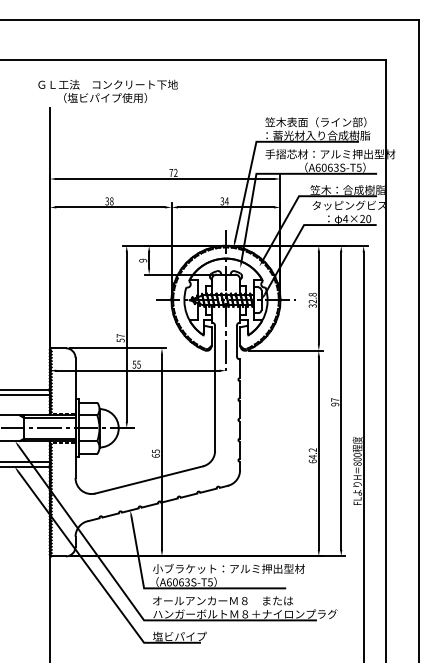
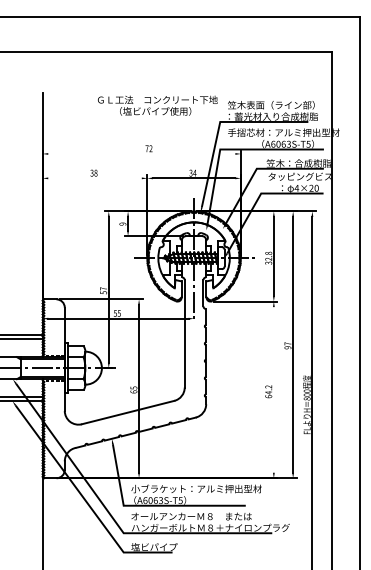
text: (107, 91) -> (157, 105), moved
line: (164, 178) -> (141, 153), removed
line: (110, 207) -> (94, 178), removed
line: (318, 453) -> (273, 389), removed

